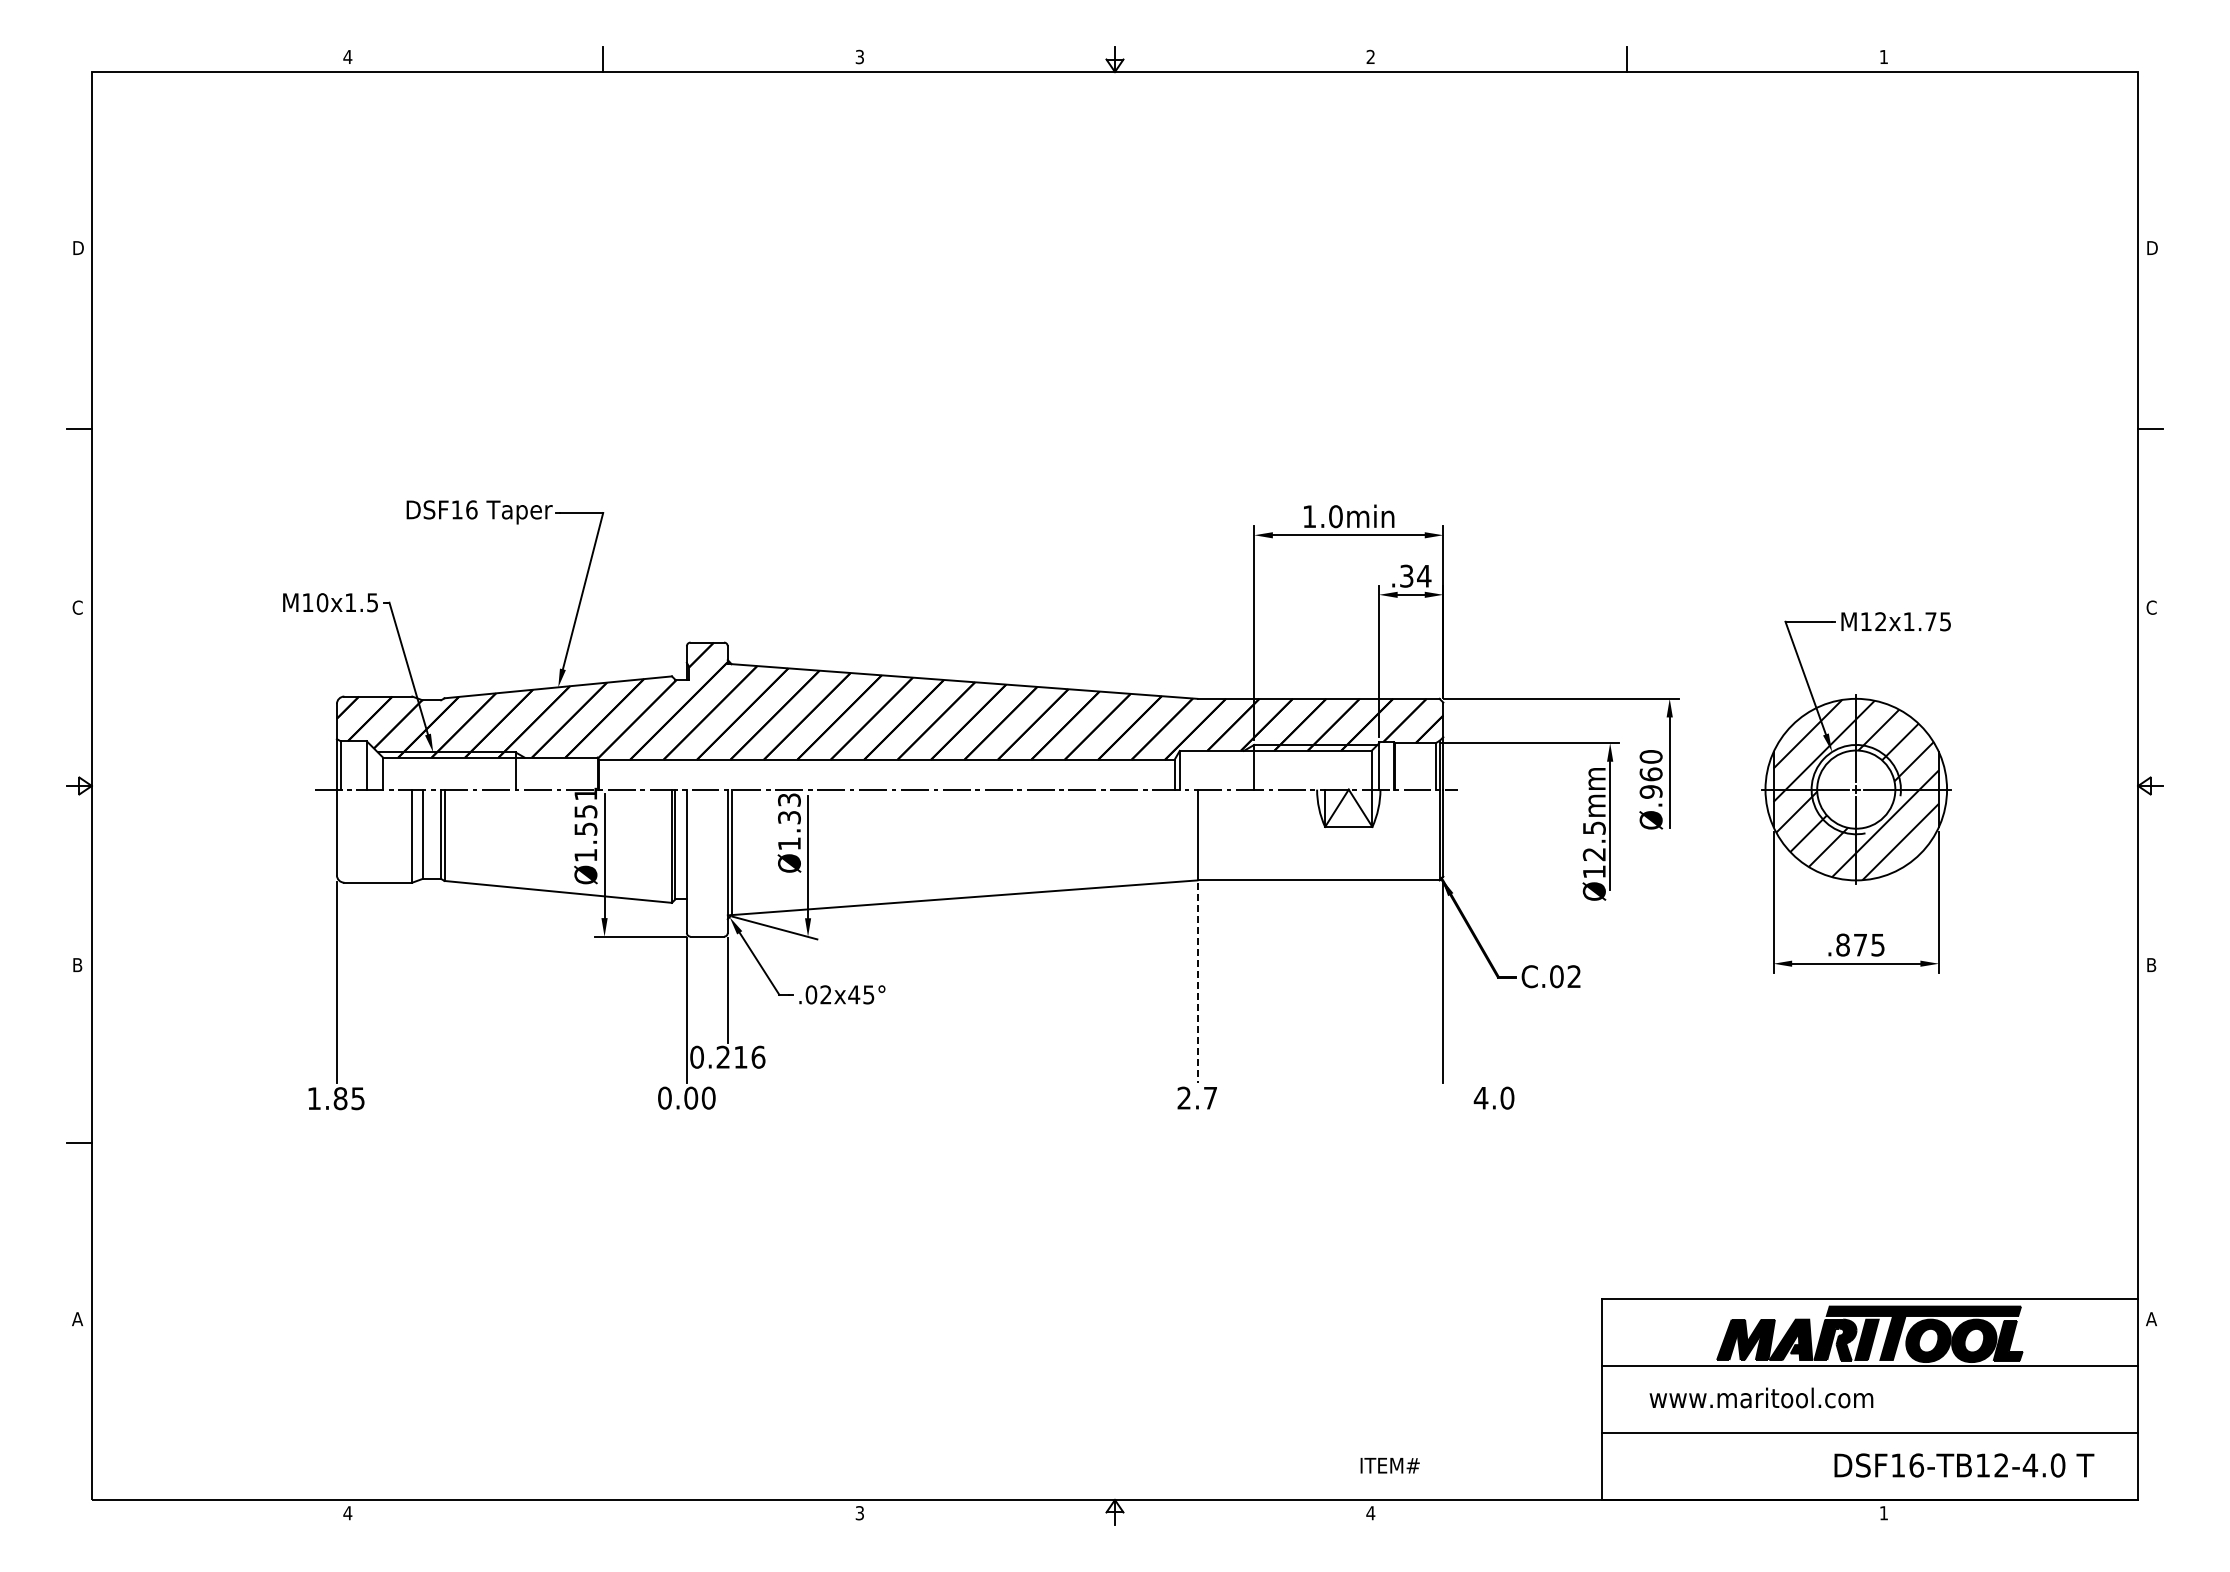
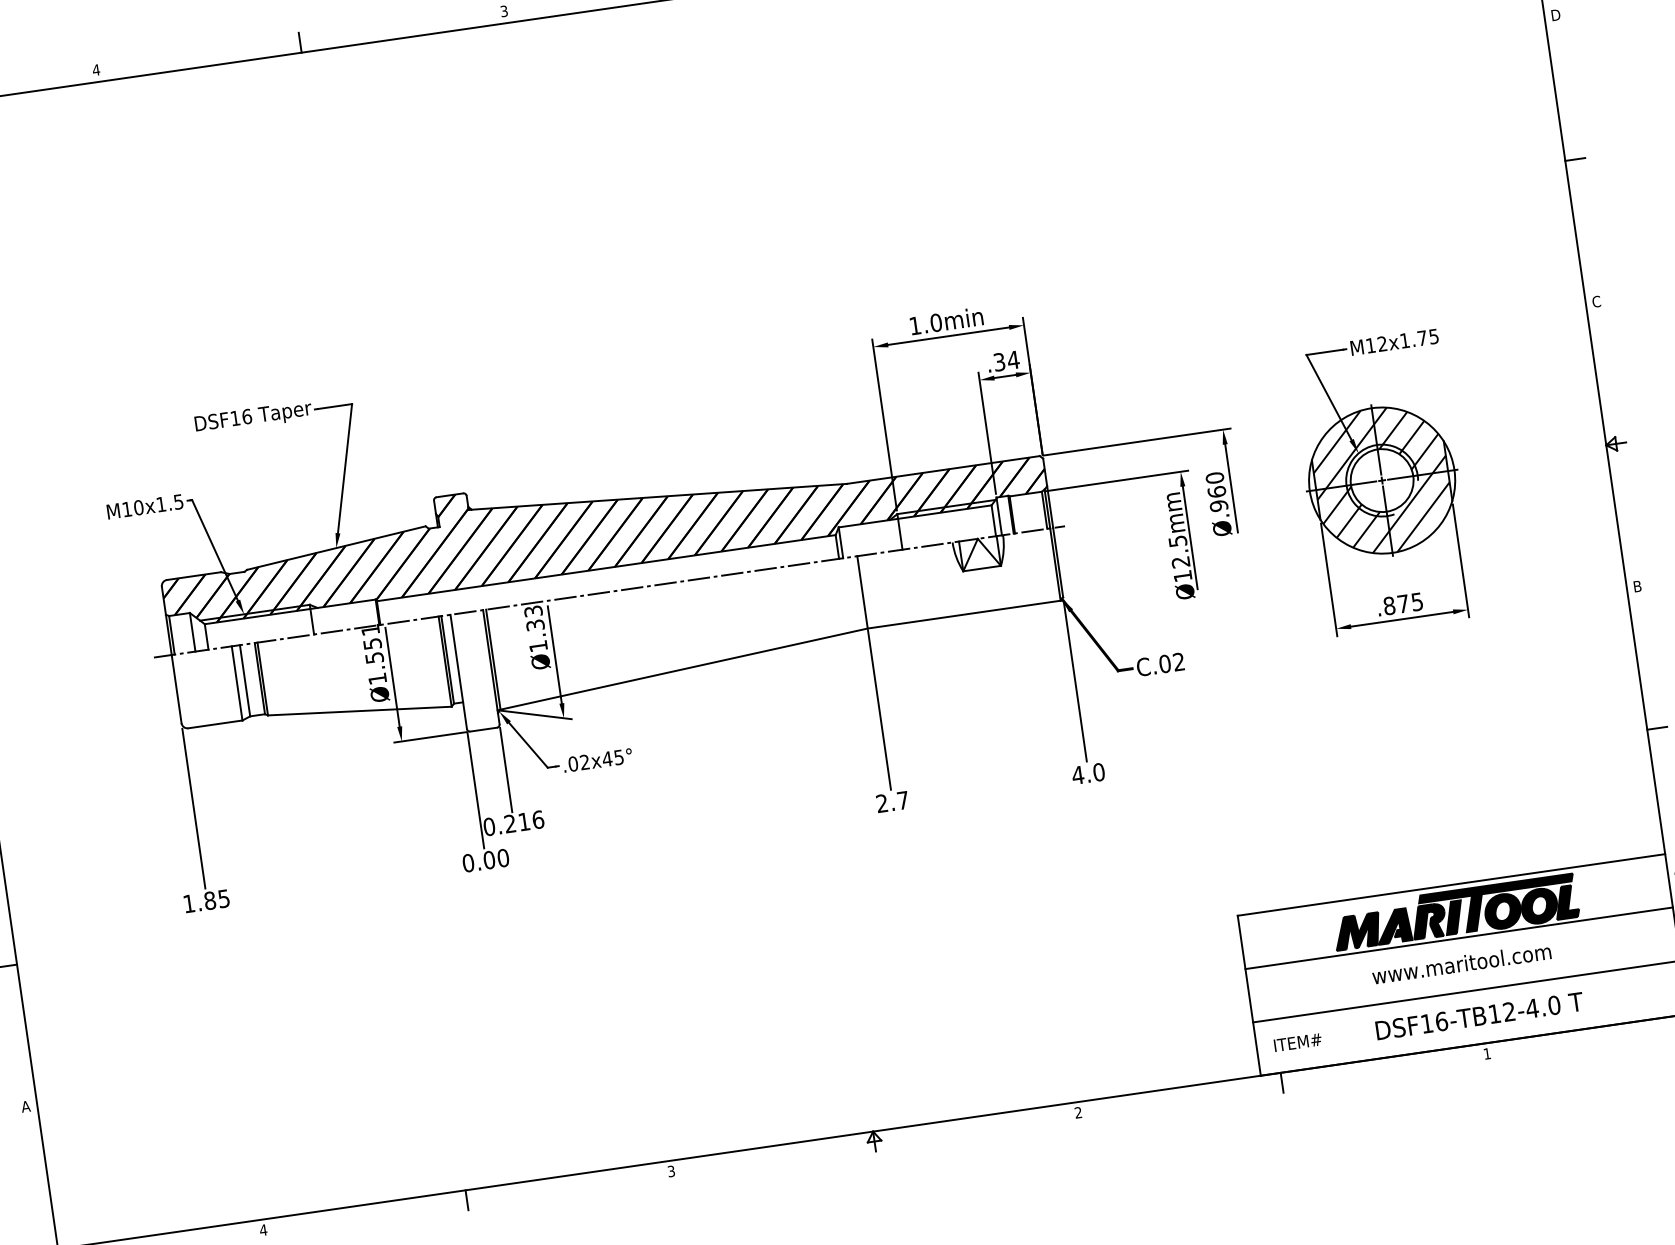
line: (1197, 982) -> (879, 709), dashed -> solid
text: (1493, 1097) -> (1087, 773), moved
line: (2150, 1142) -> (1657, 727), added
text: (1761, 1397) -> (1461, 963), moved
text: (1389, 1465) -> (1297, 1042), moved
text: (1964, 1465) -> (1479, 1016), moved
line: (603, 1511) -> (466, 1199), added
line: (1626, 1511) -> (1281, 1082), added
text: (1370, 1513) -> (1078, 1113), 4 -> 2

